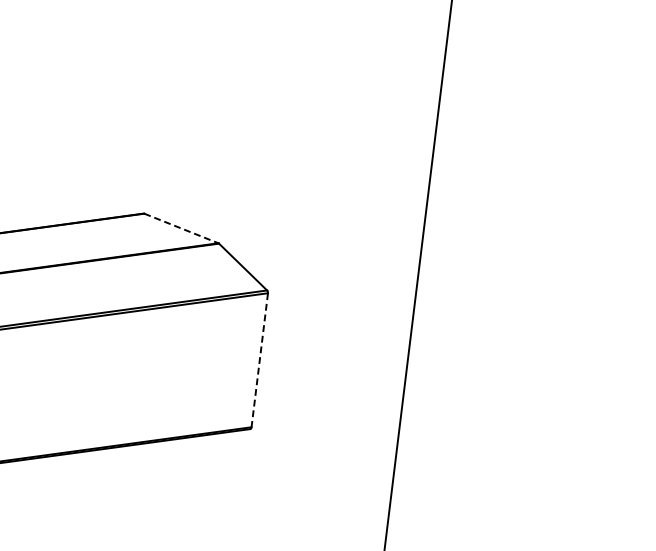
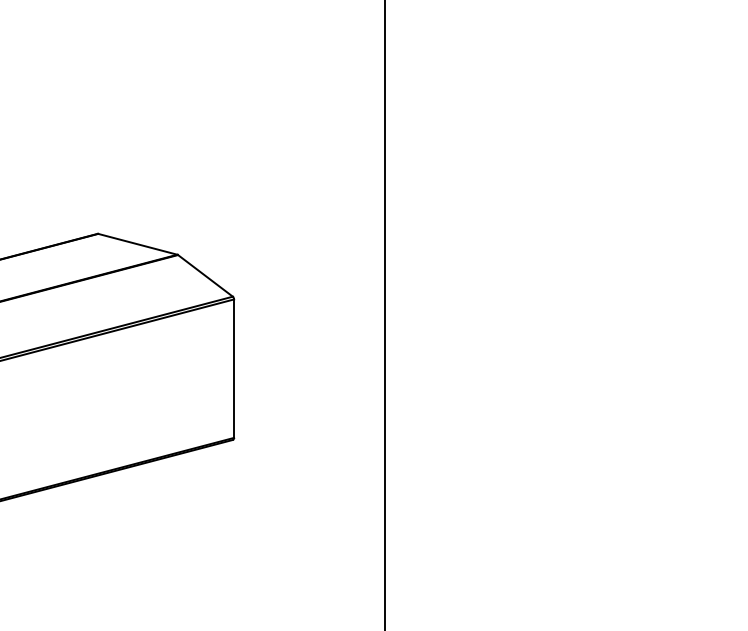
line: (181, 228) -> (137, 244), dashed -> solid
line: (260, 361) -> (234, 369), dashed -> solid

